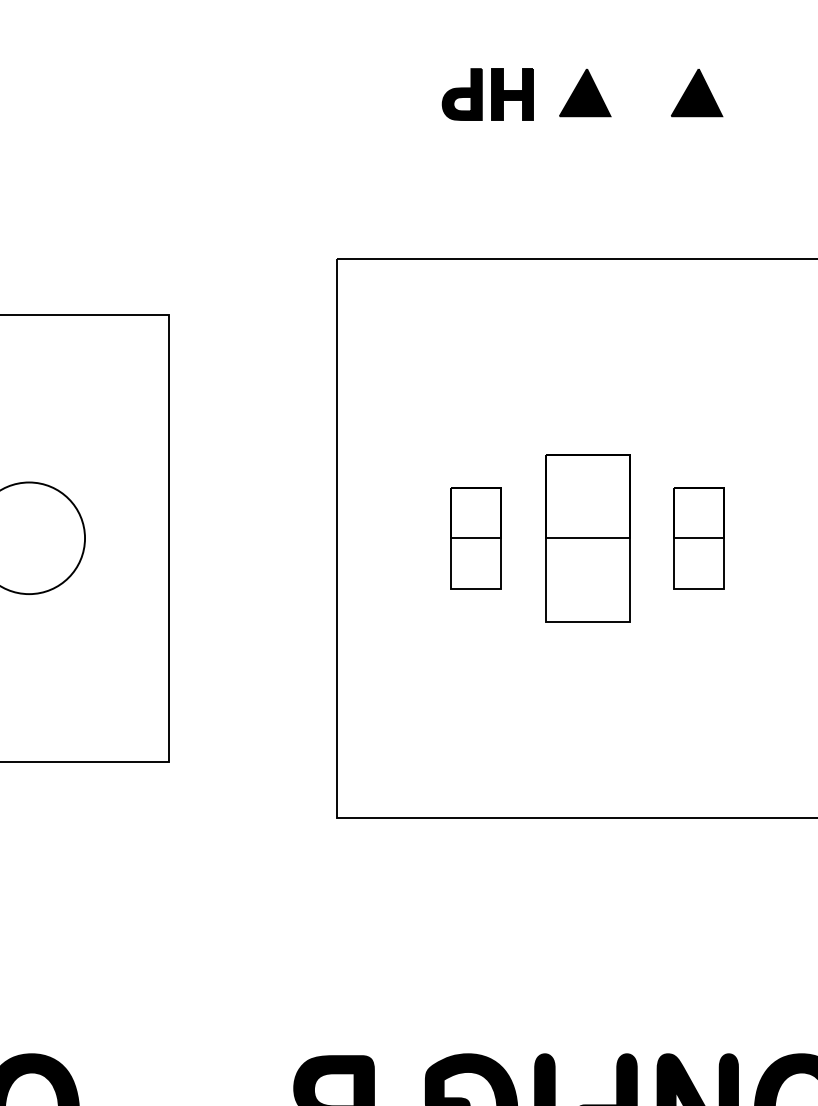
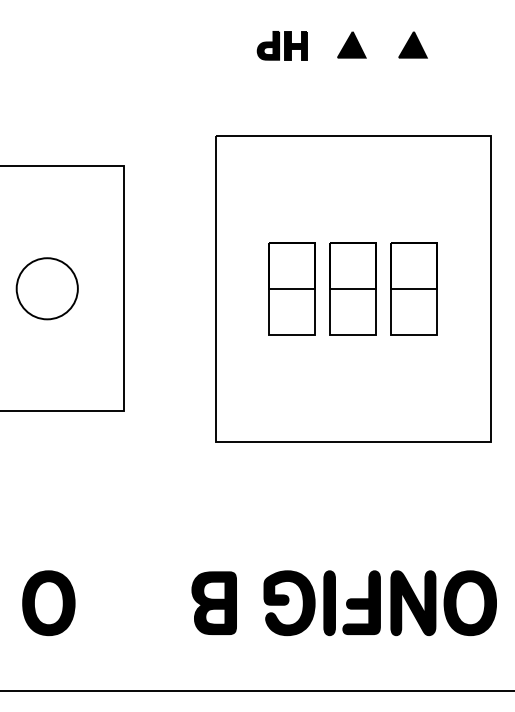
part: (486, 93) -> (281, 45), moved
part: (475, 537) -> (291, 288), size x1.67
part: (697, 537) -> (413, 288), size x1.67

